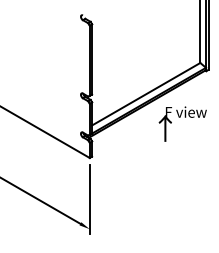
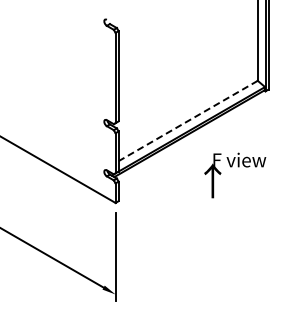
line: (145, 94) -> (187, 121), solid -> dashed
text: (183, 124) -> (235, 175), moved

